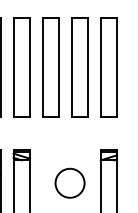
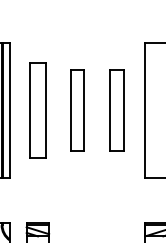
part: (21, 67) -> (37, 110), size x0.7
part: (50, 67) -> (76, 110), size x0.6
part: (79, 67) -> (116, 110), size x0.6

